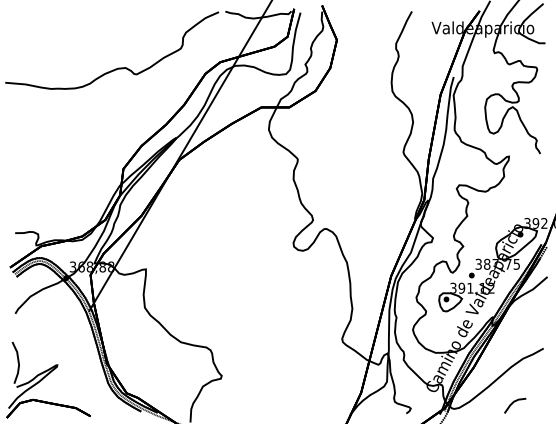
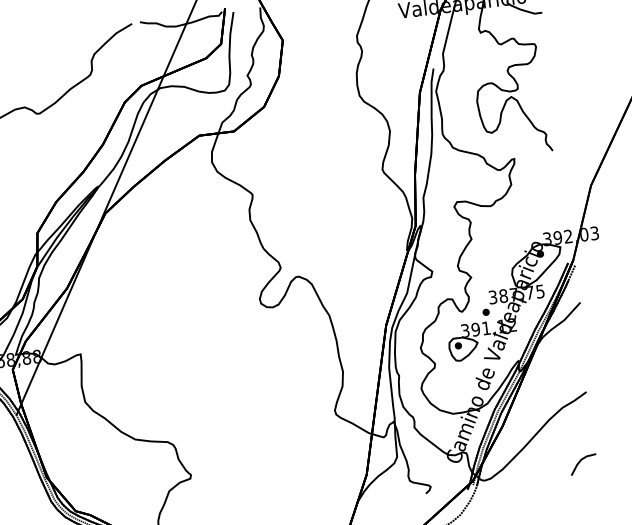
curve: (513, 403) -> (581, 461), moved

